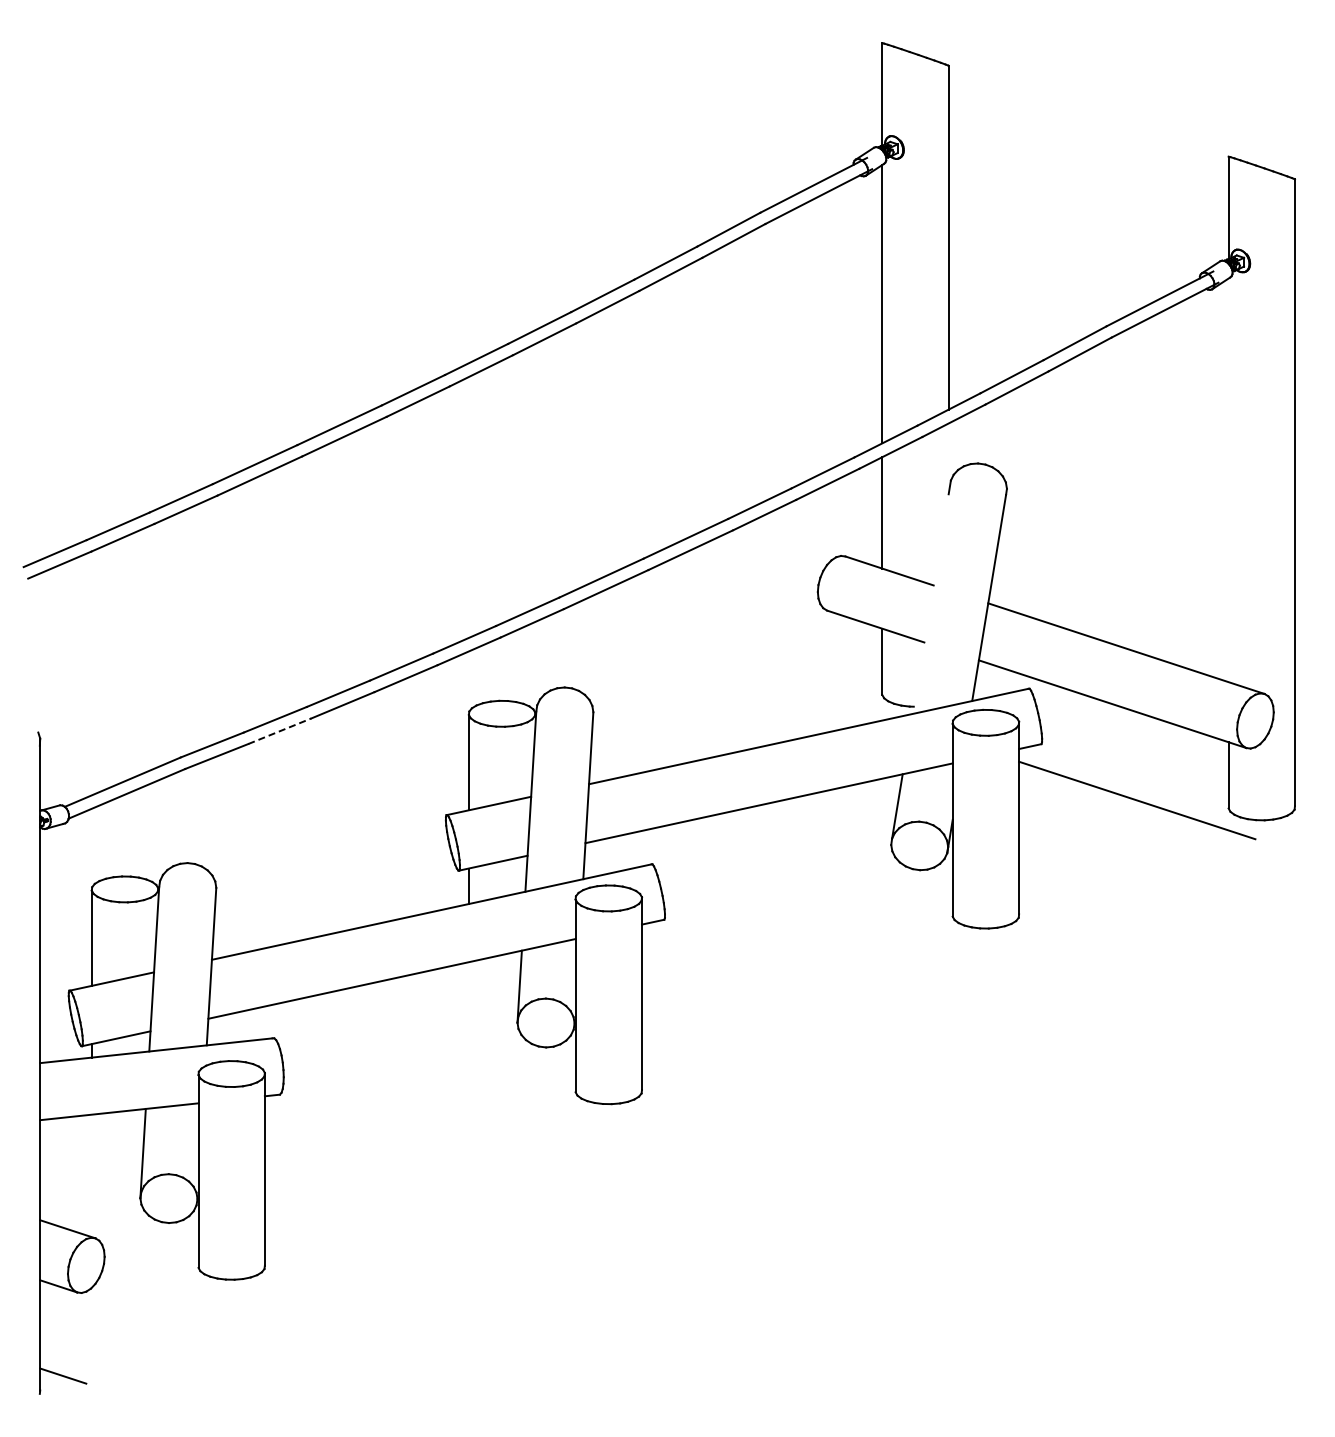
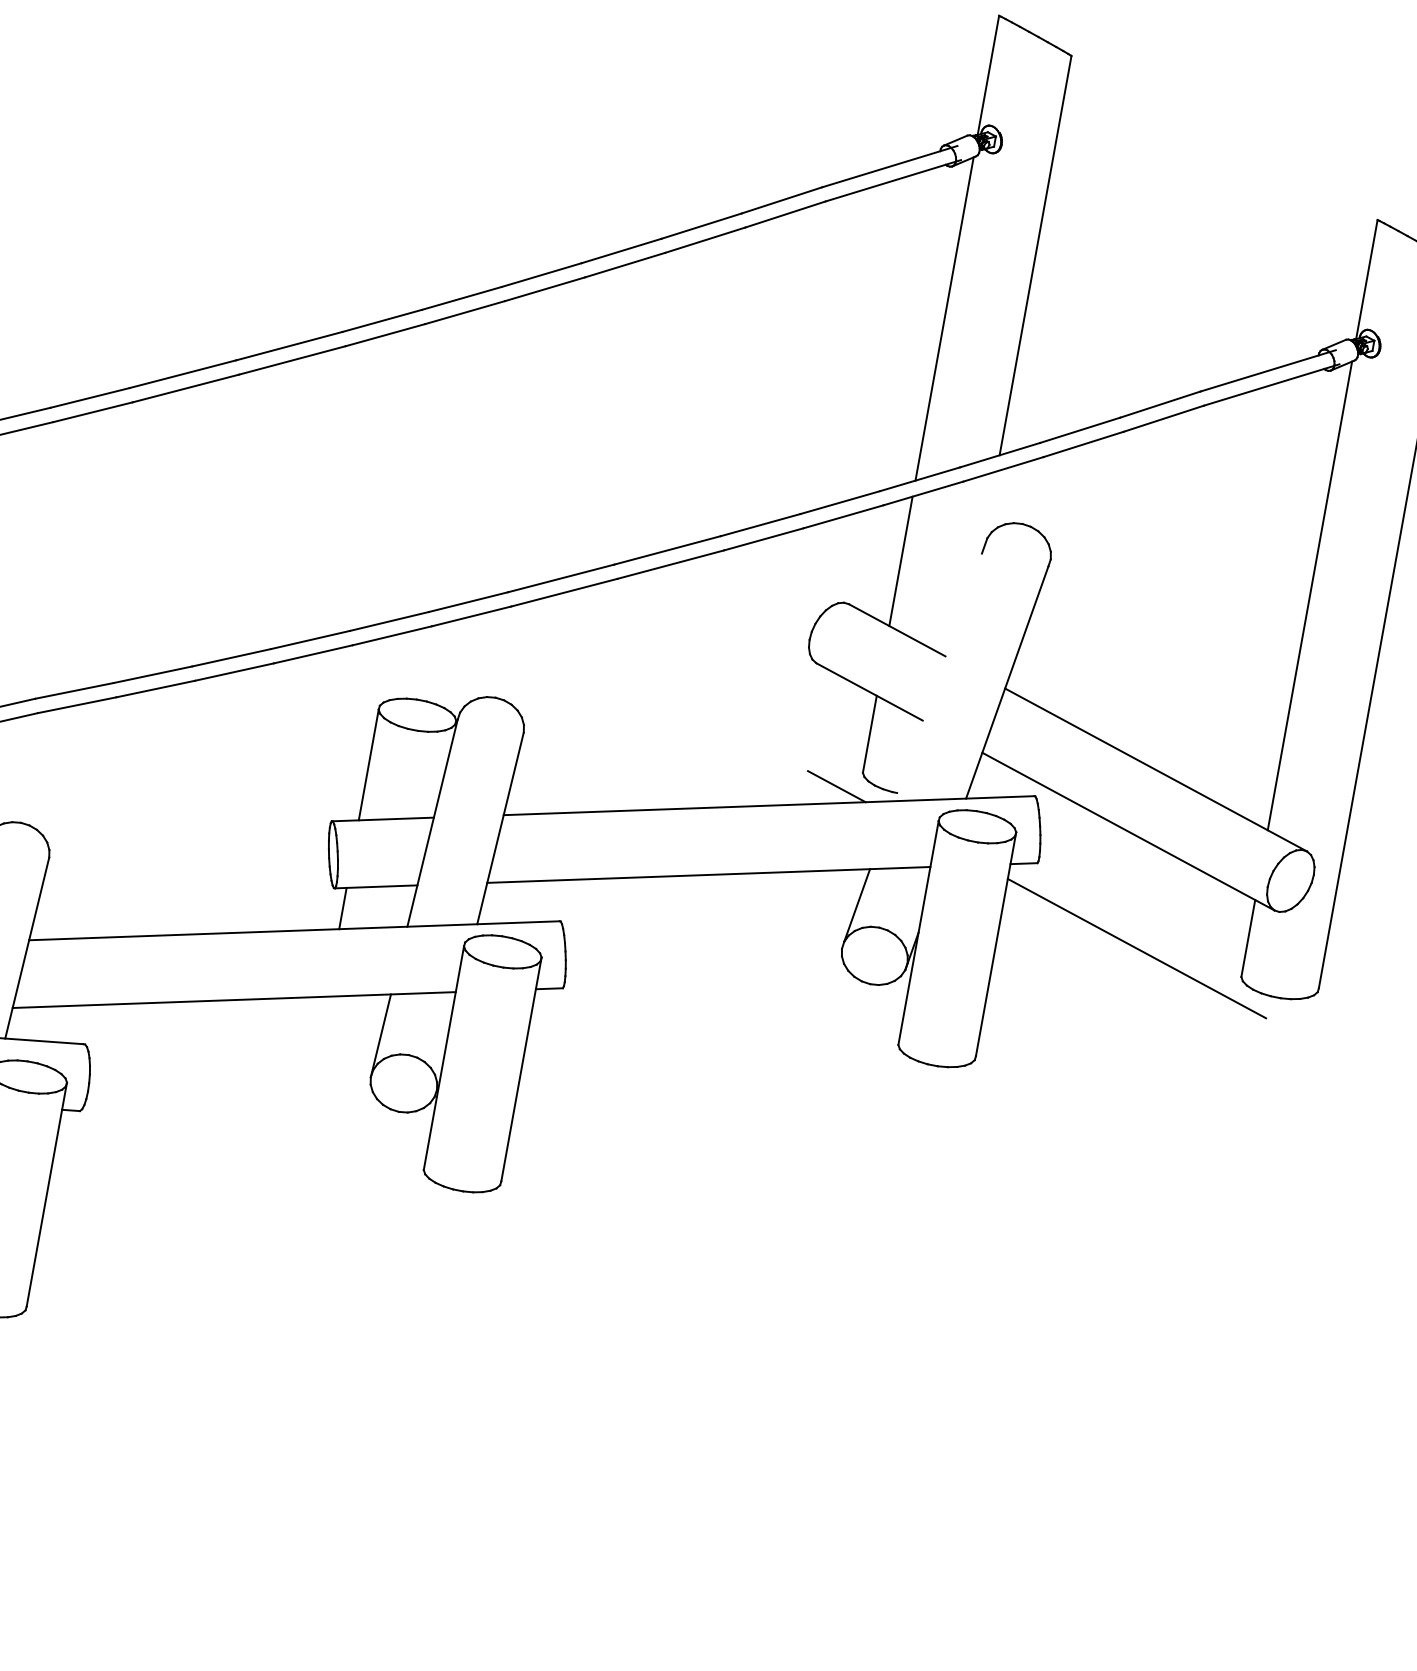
line: (1228, 480) -> (1309, 596), added
line: (862, 710) -> (836, 786), added
line: (280, 731) -> (156, 689), dashed -> solid

